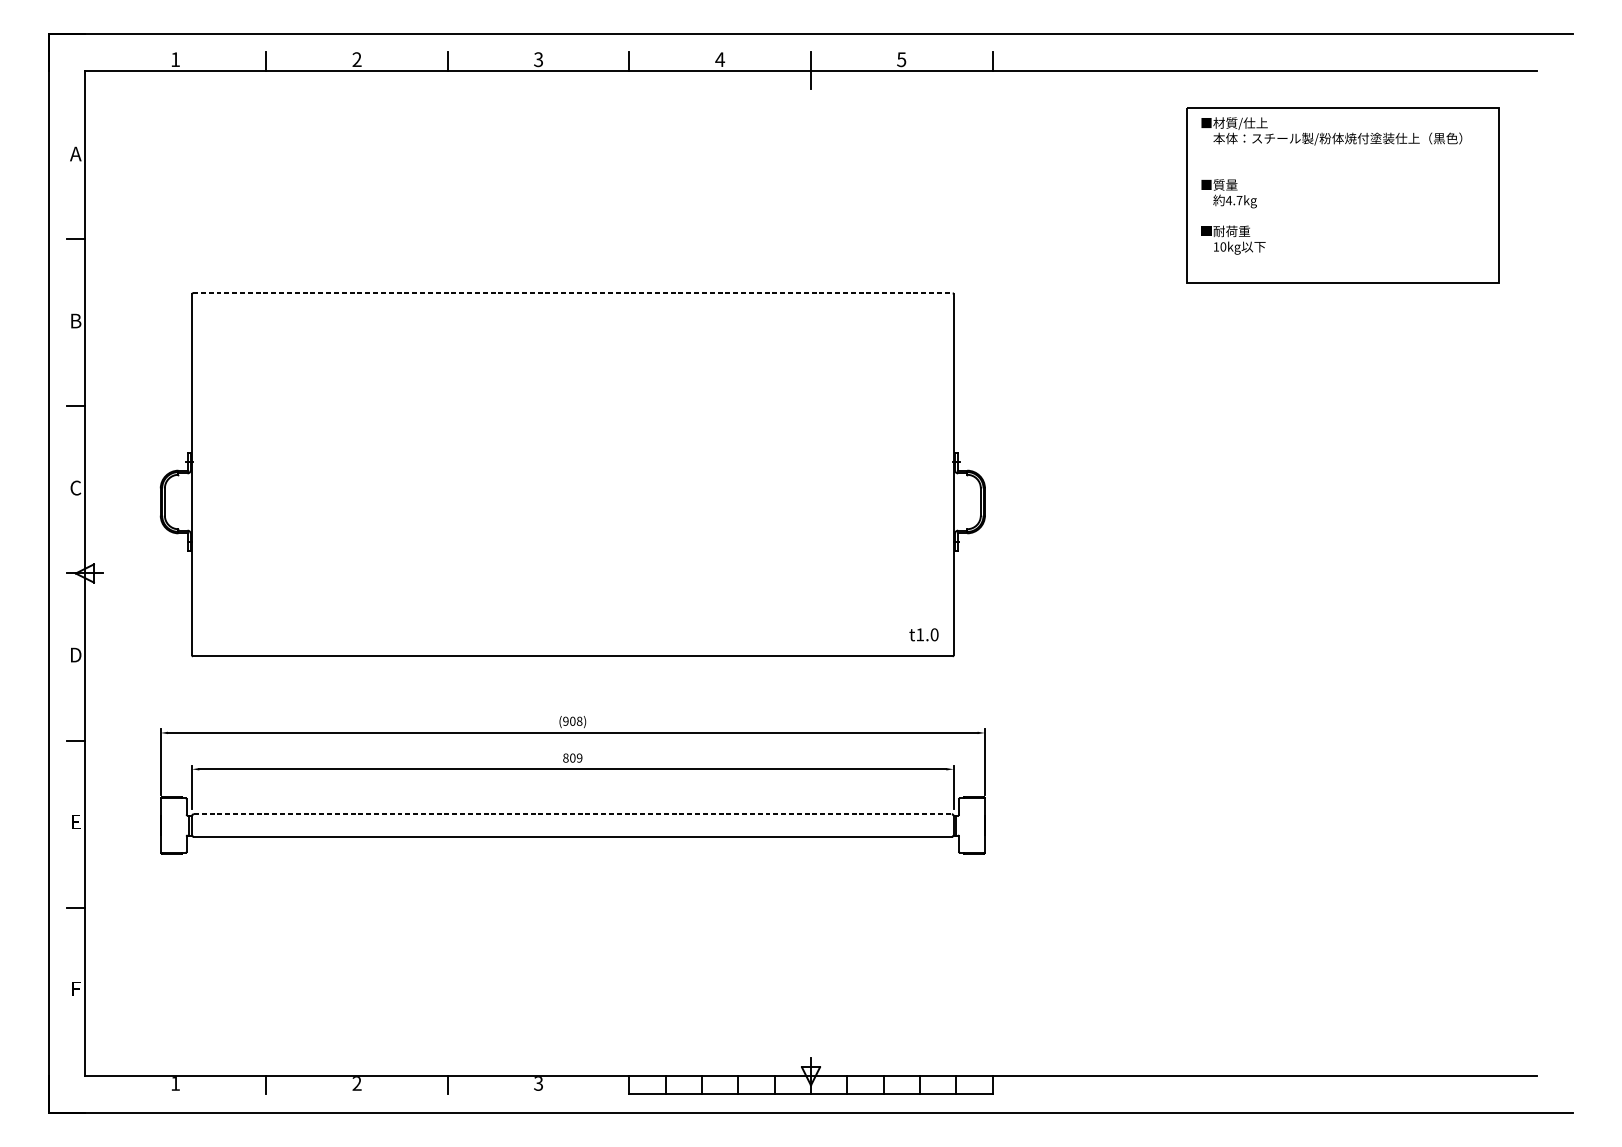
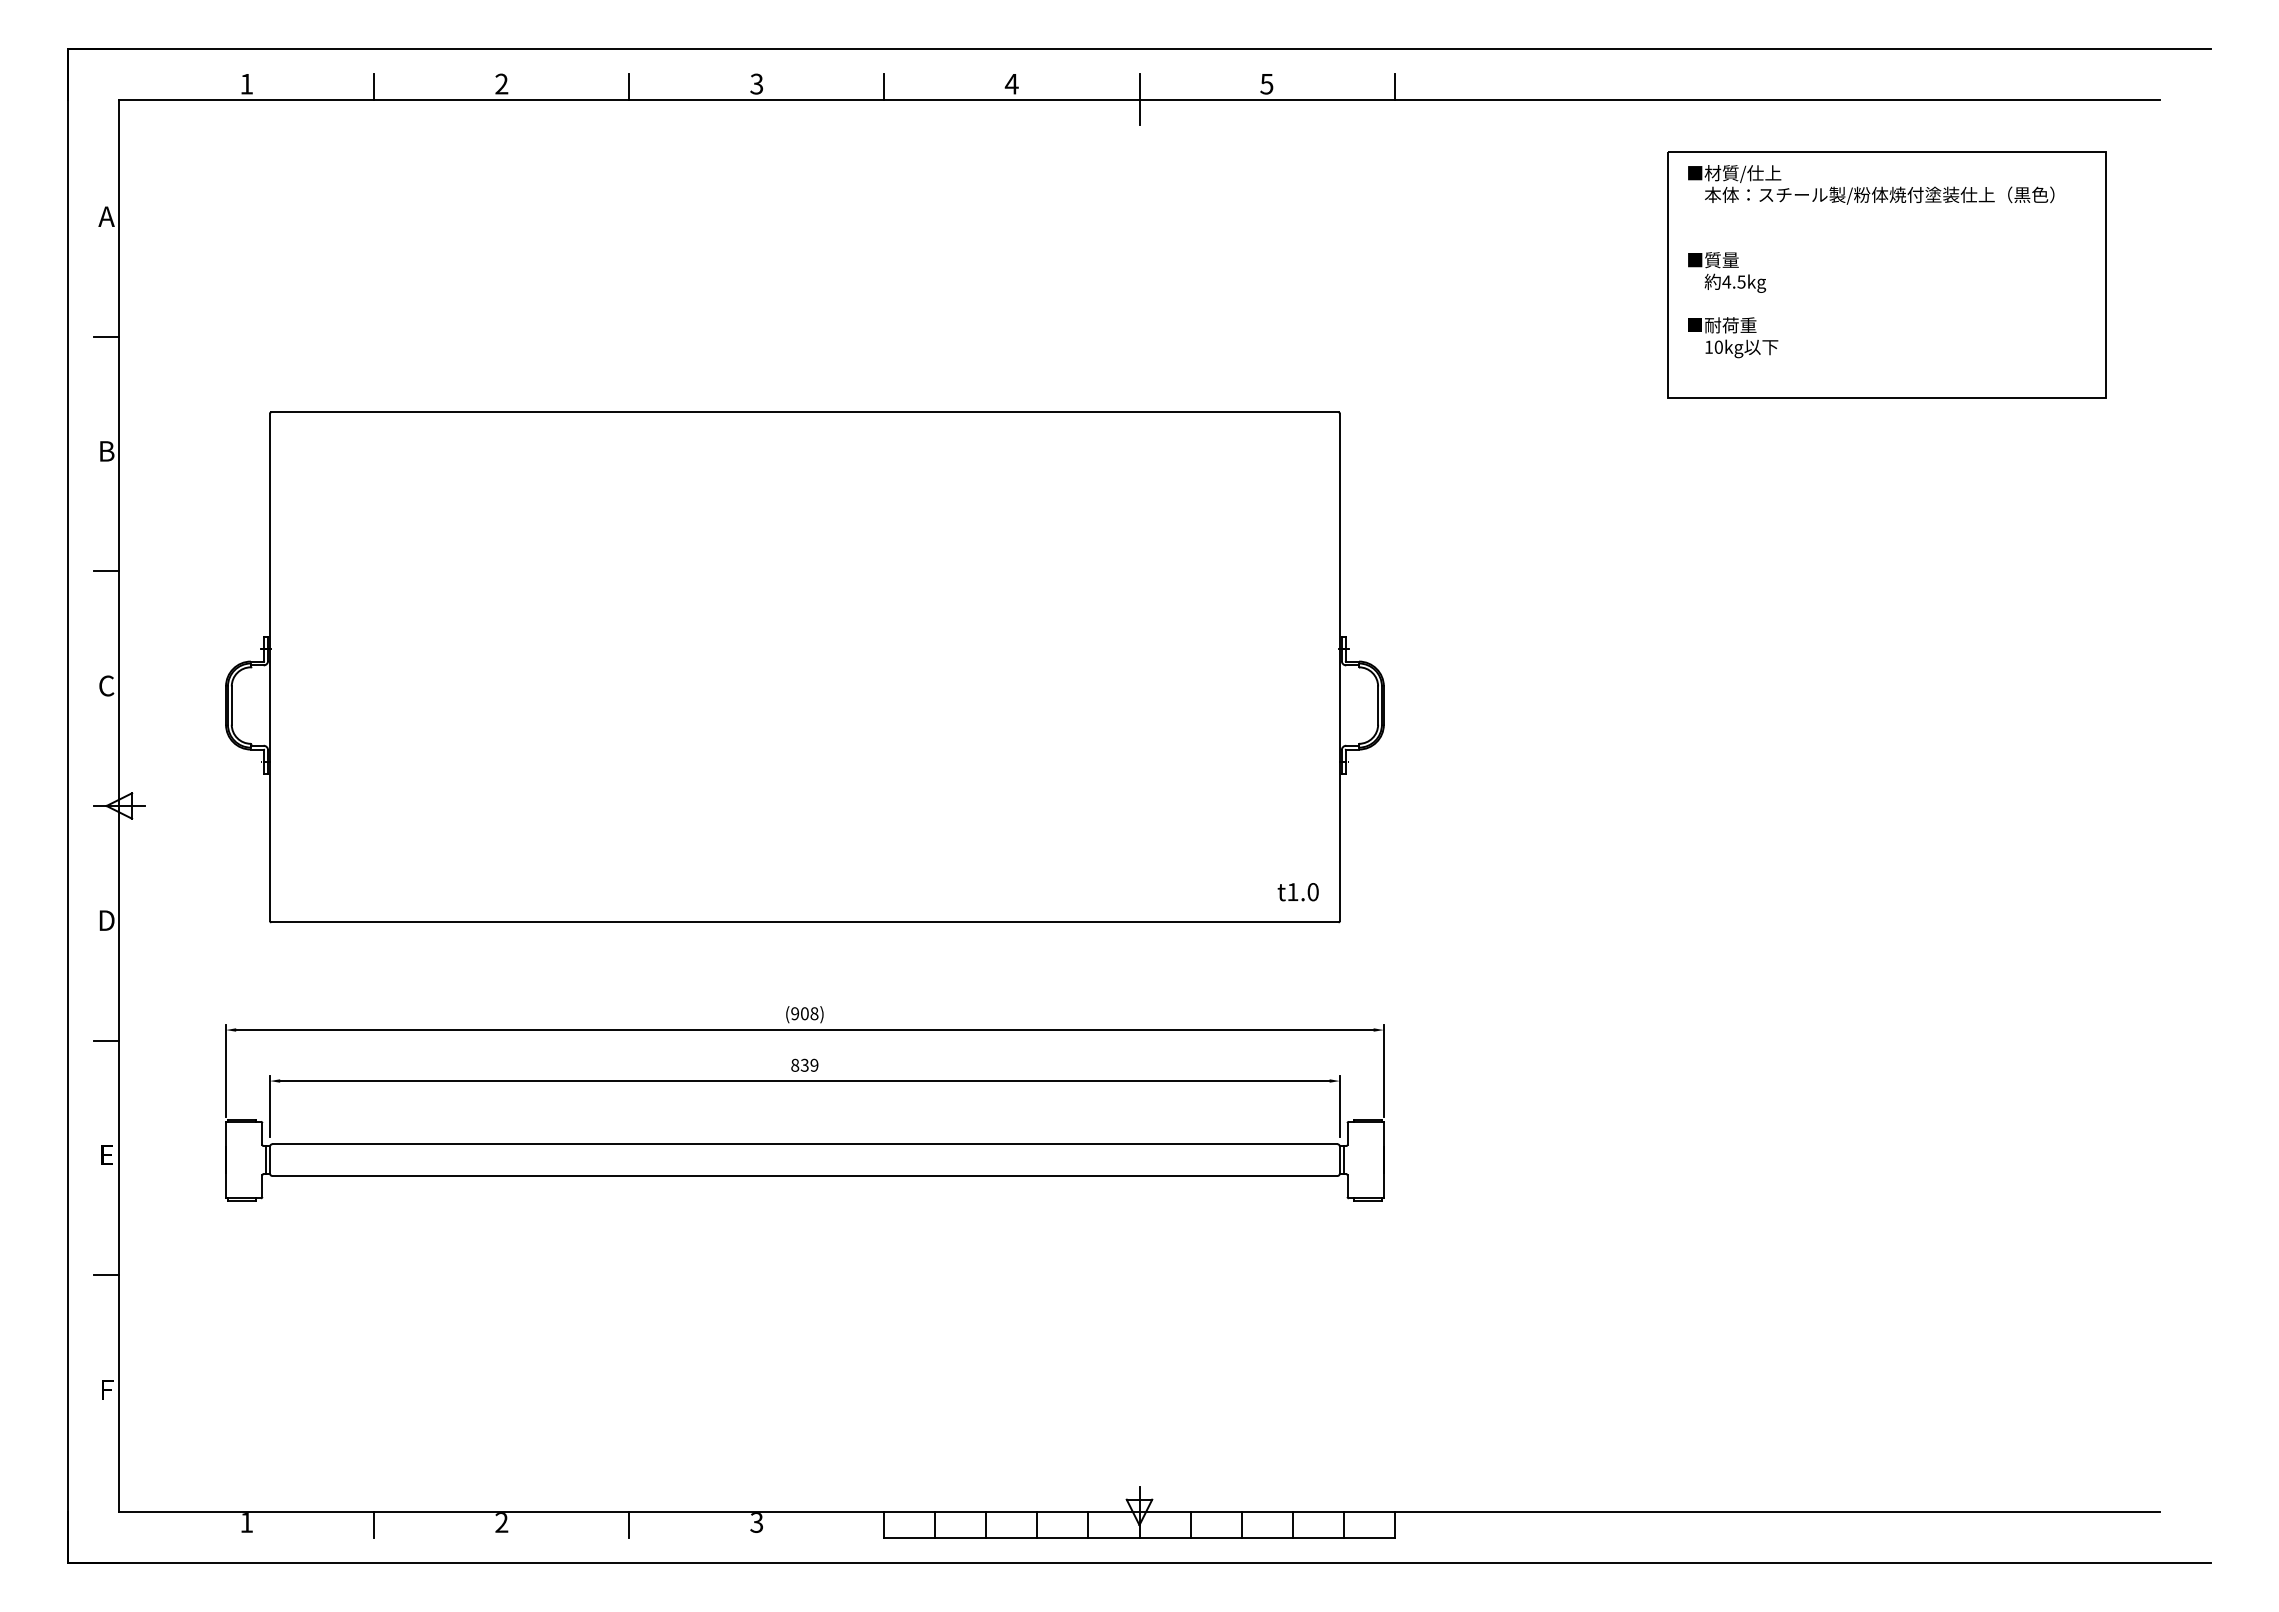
text: (1239, 200) -> (1741, 281), 4.7kg -> 4.5kg
line: (572, 293) -> (804, 412), dashed -> solid
text: (572, 758) -> (804, 1065), 809 -> 839
line: (573, 814) -> (805, 1144), dashed -> solid

